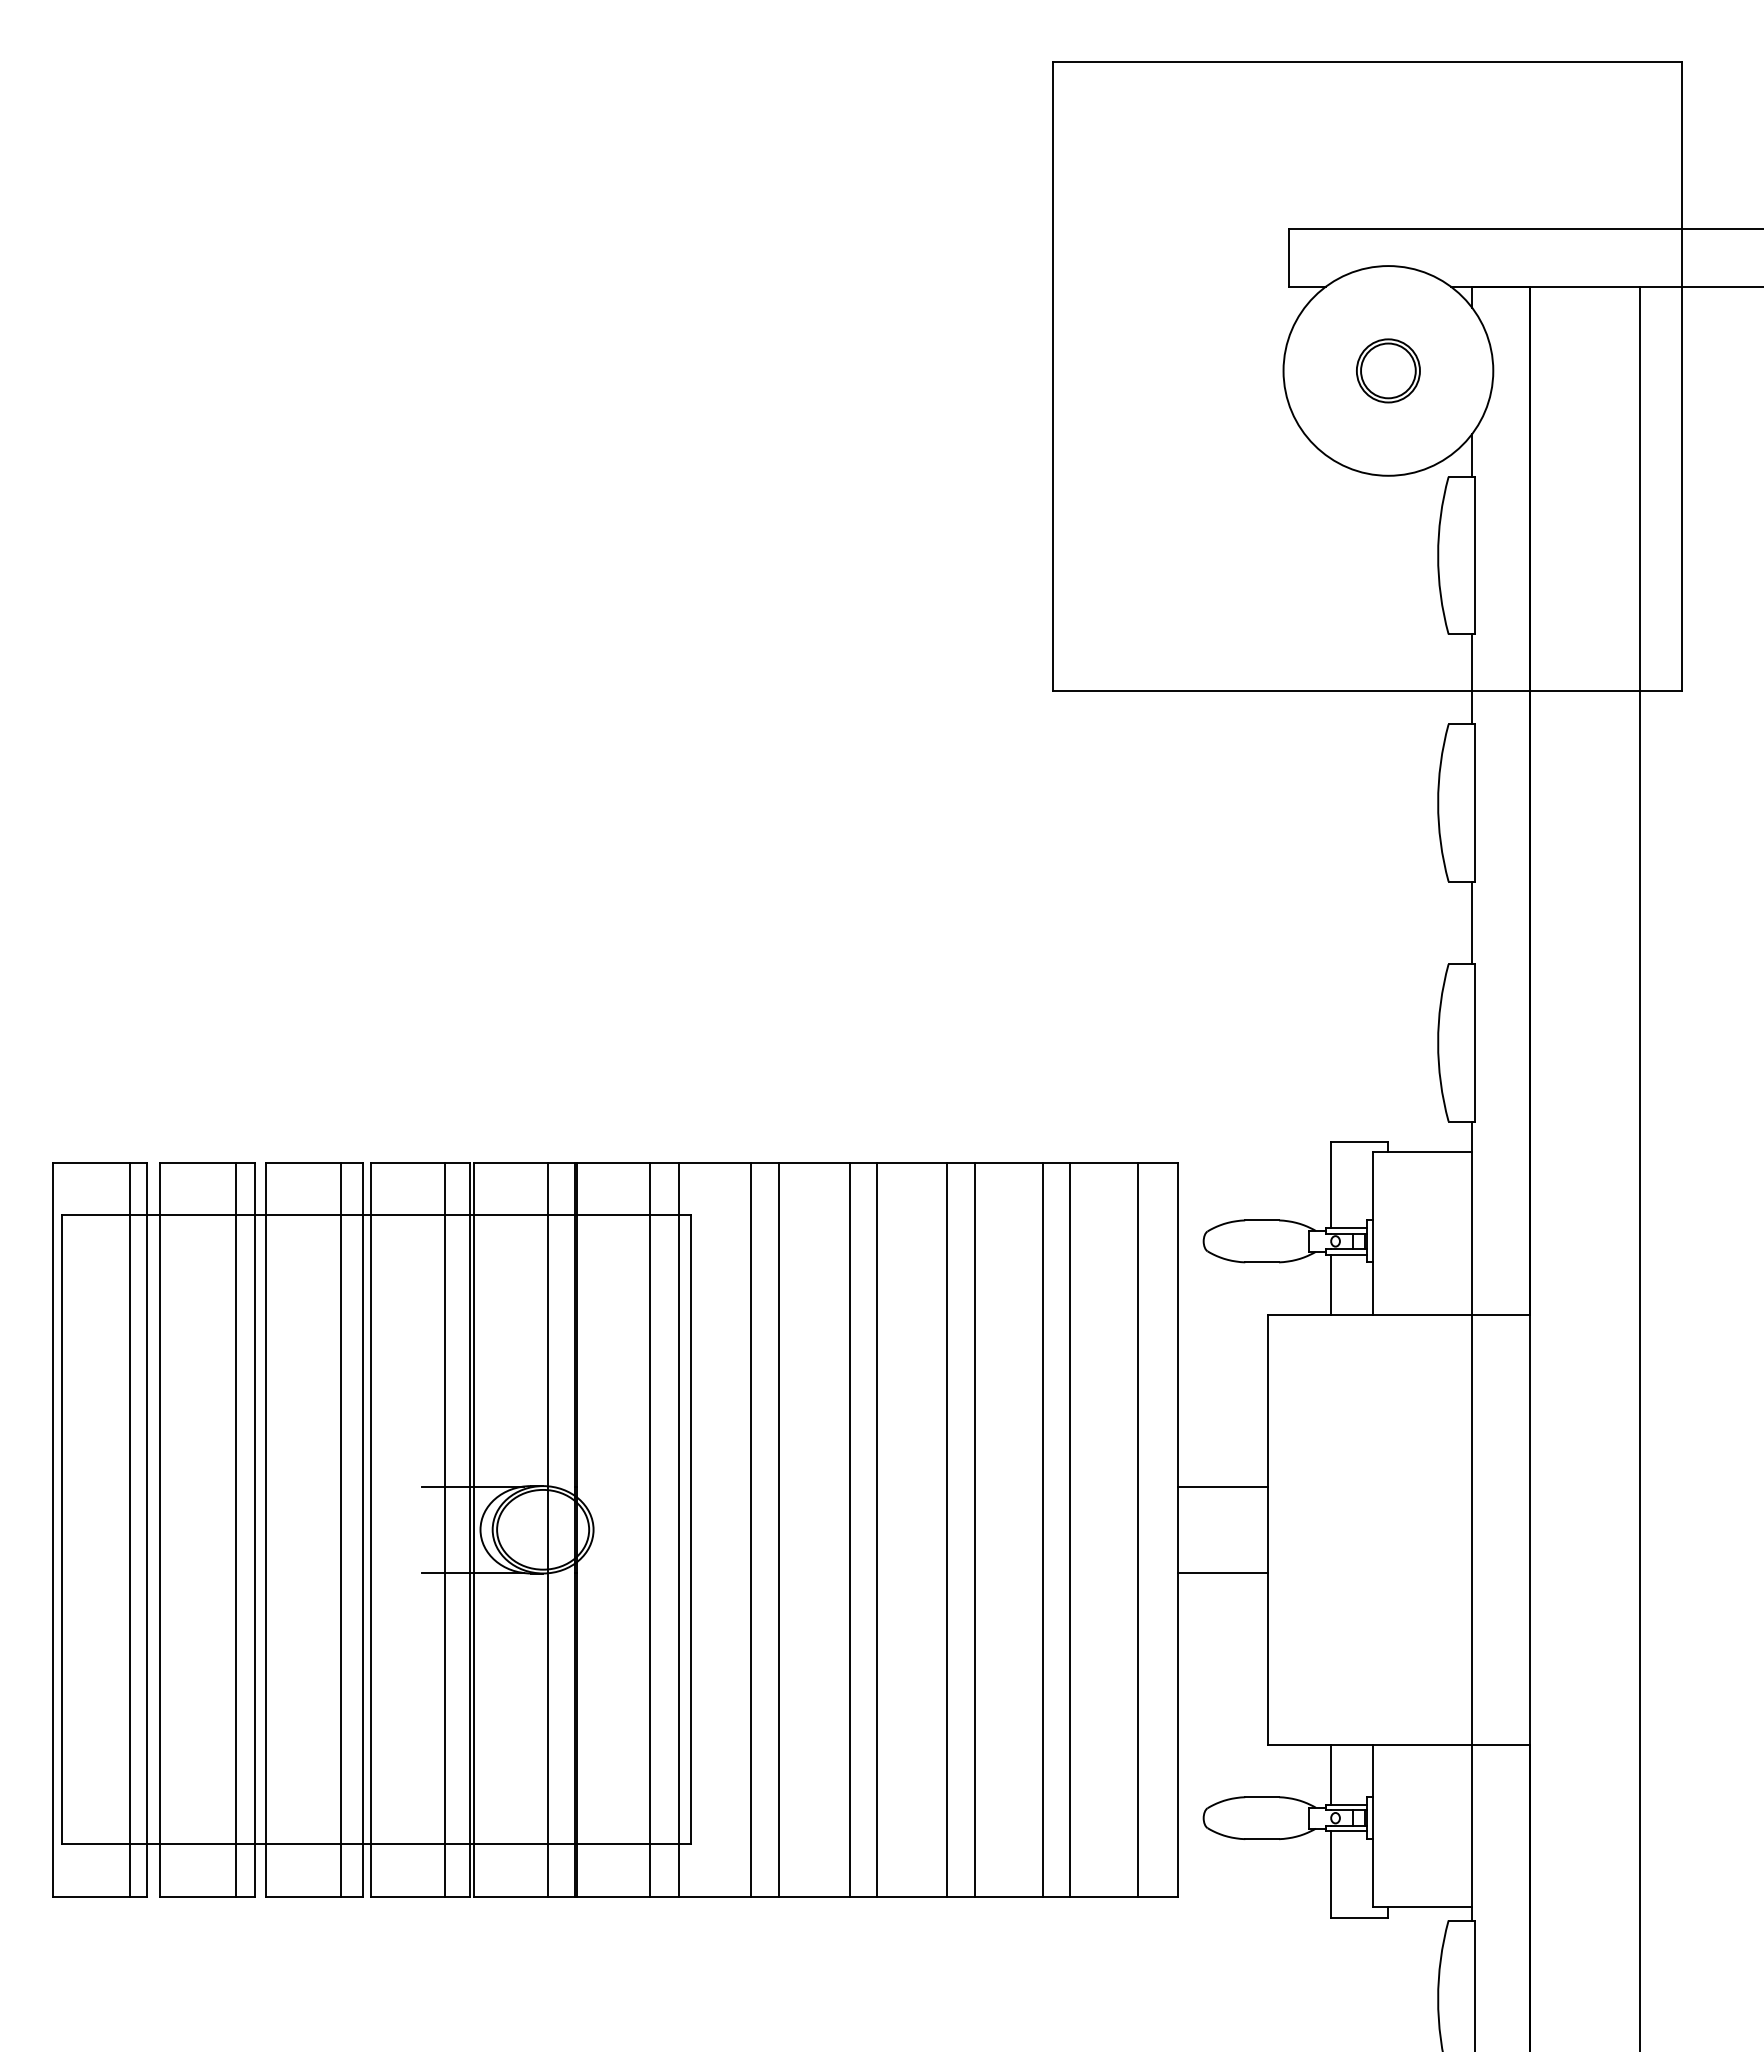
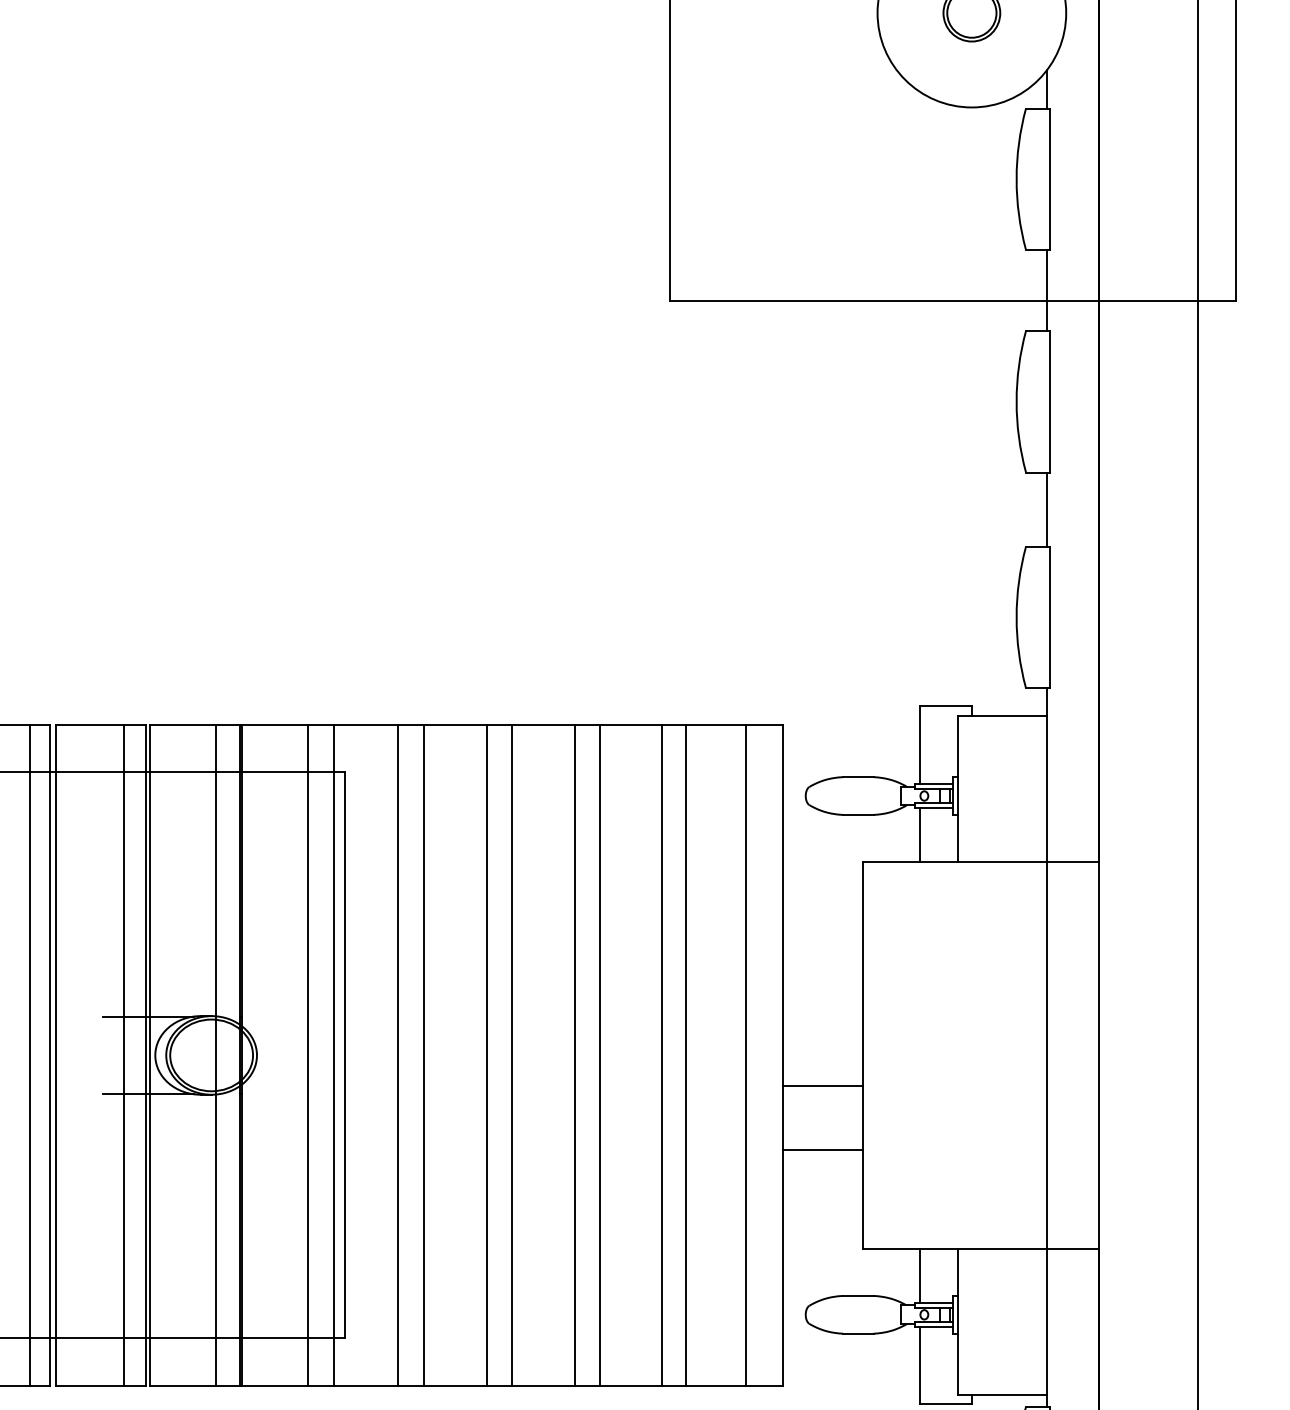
line: (1222, 1486) -> (822, 1085), moved
line: (1222, 1573) -> (822, 1150), moved

